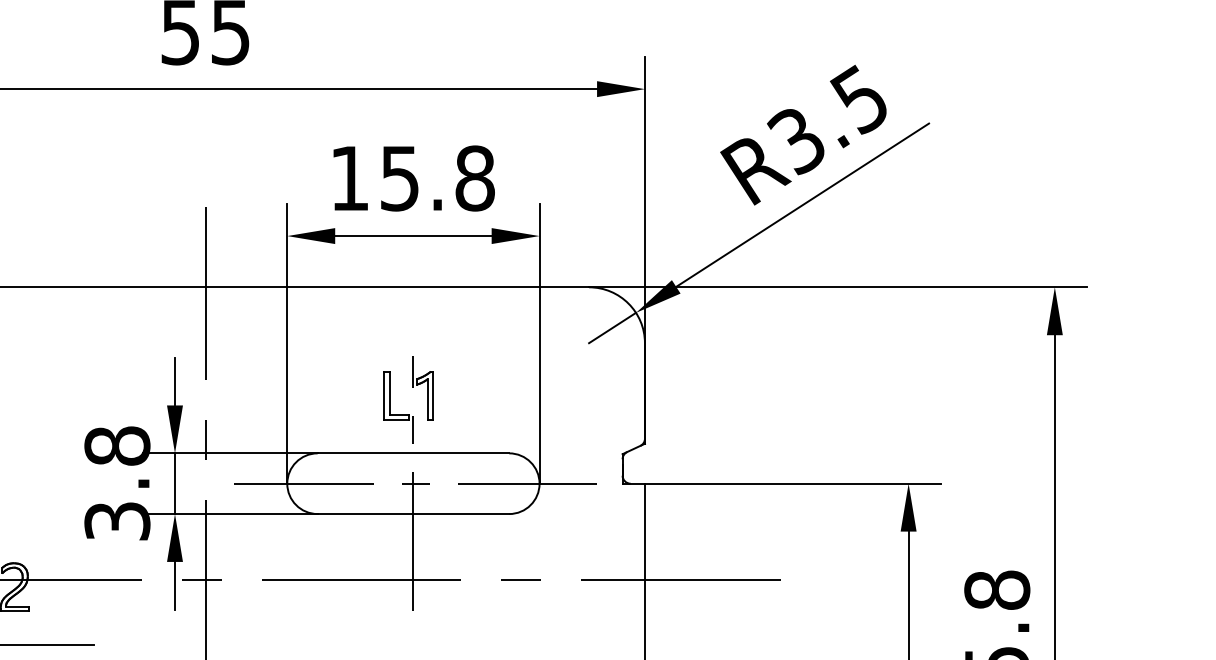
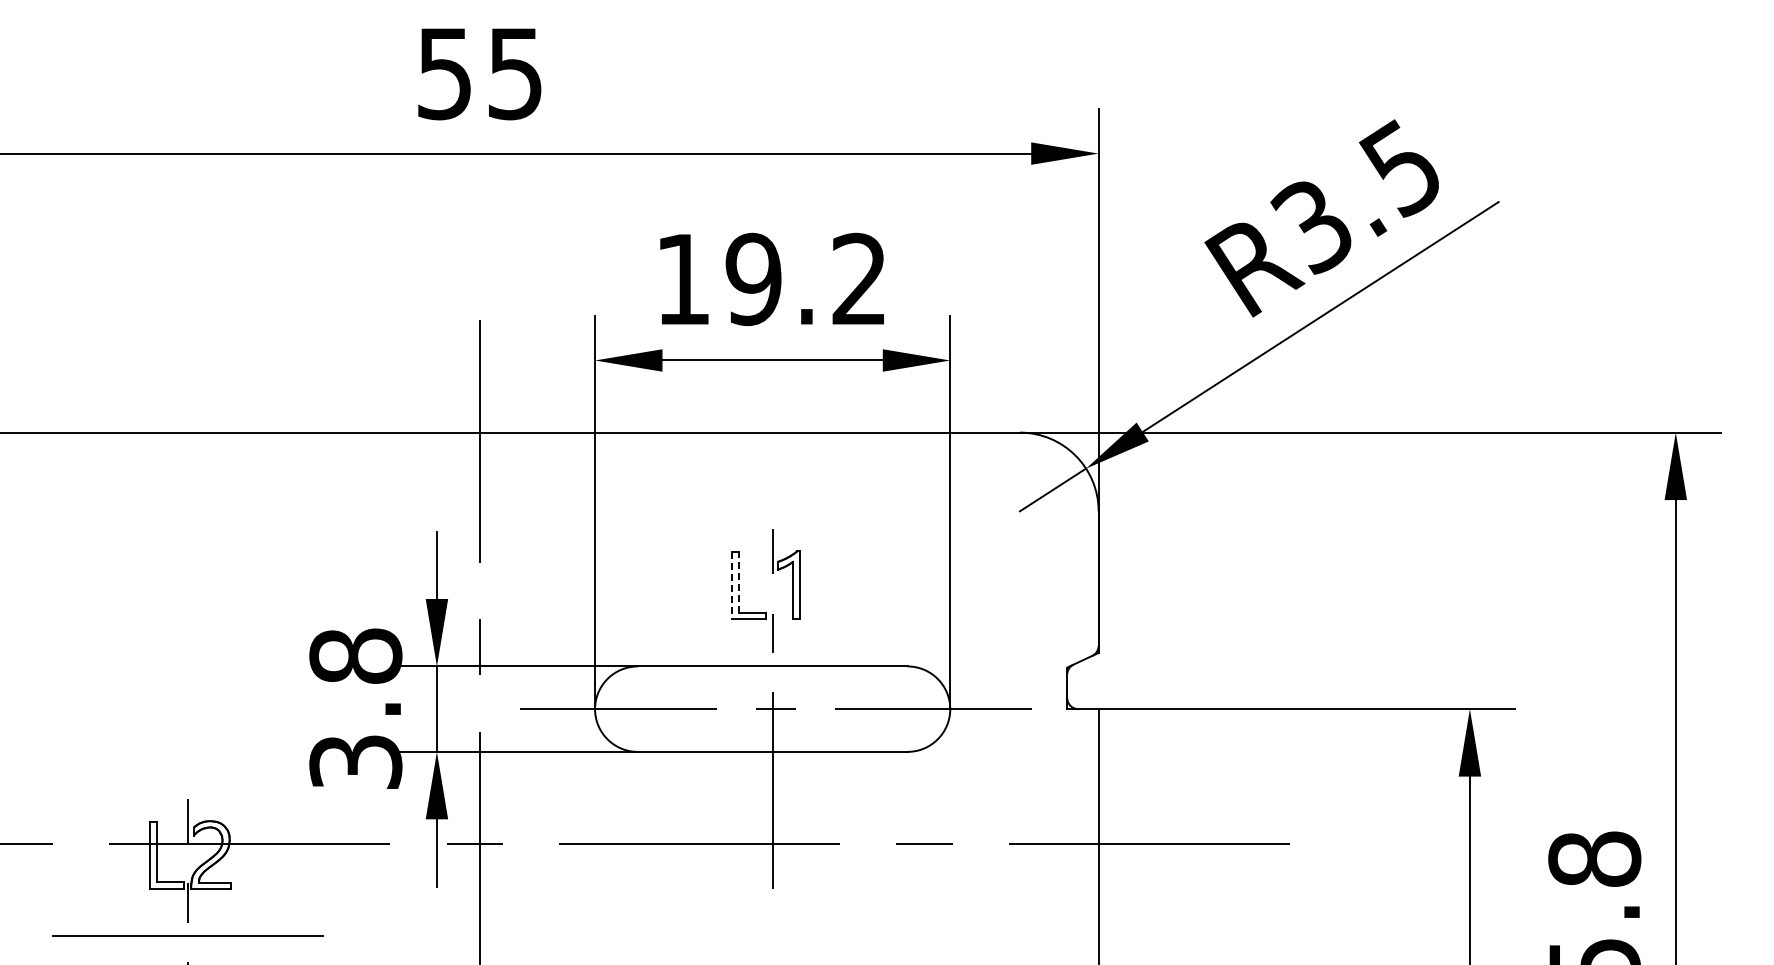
text: (437, 178) -> (806, 279), 15.8 -> 19.2
line: (389, 393) -> (738, 581), solid -> dashed
line: (384, 396) -> (731, 586), solid -> dashed

